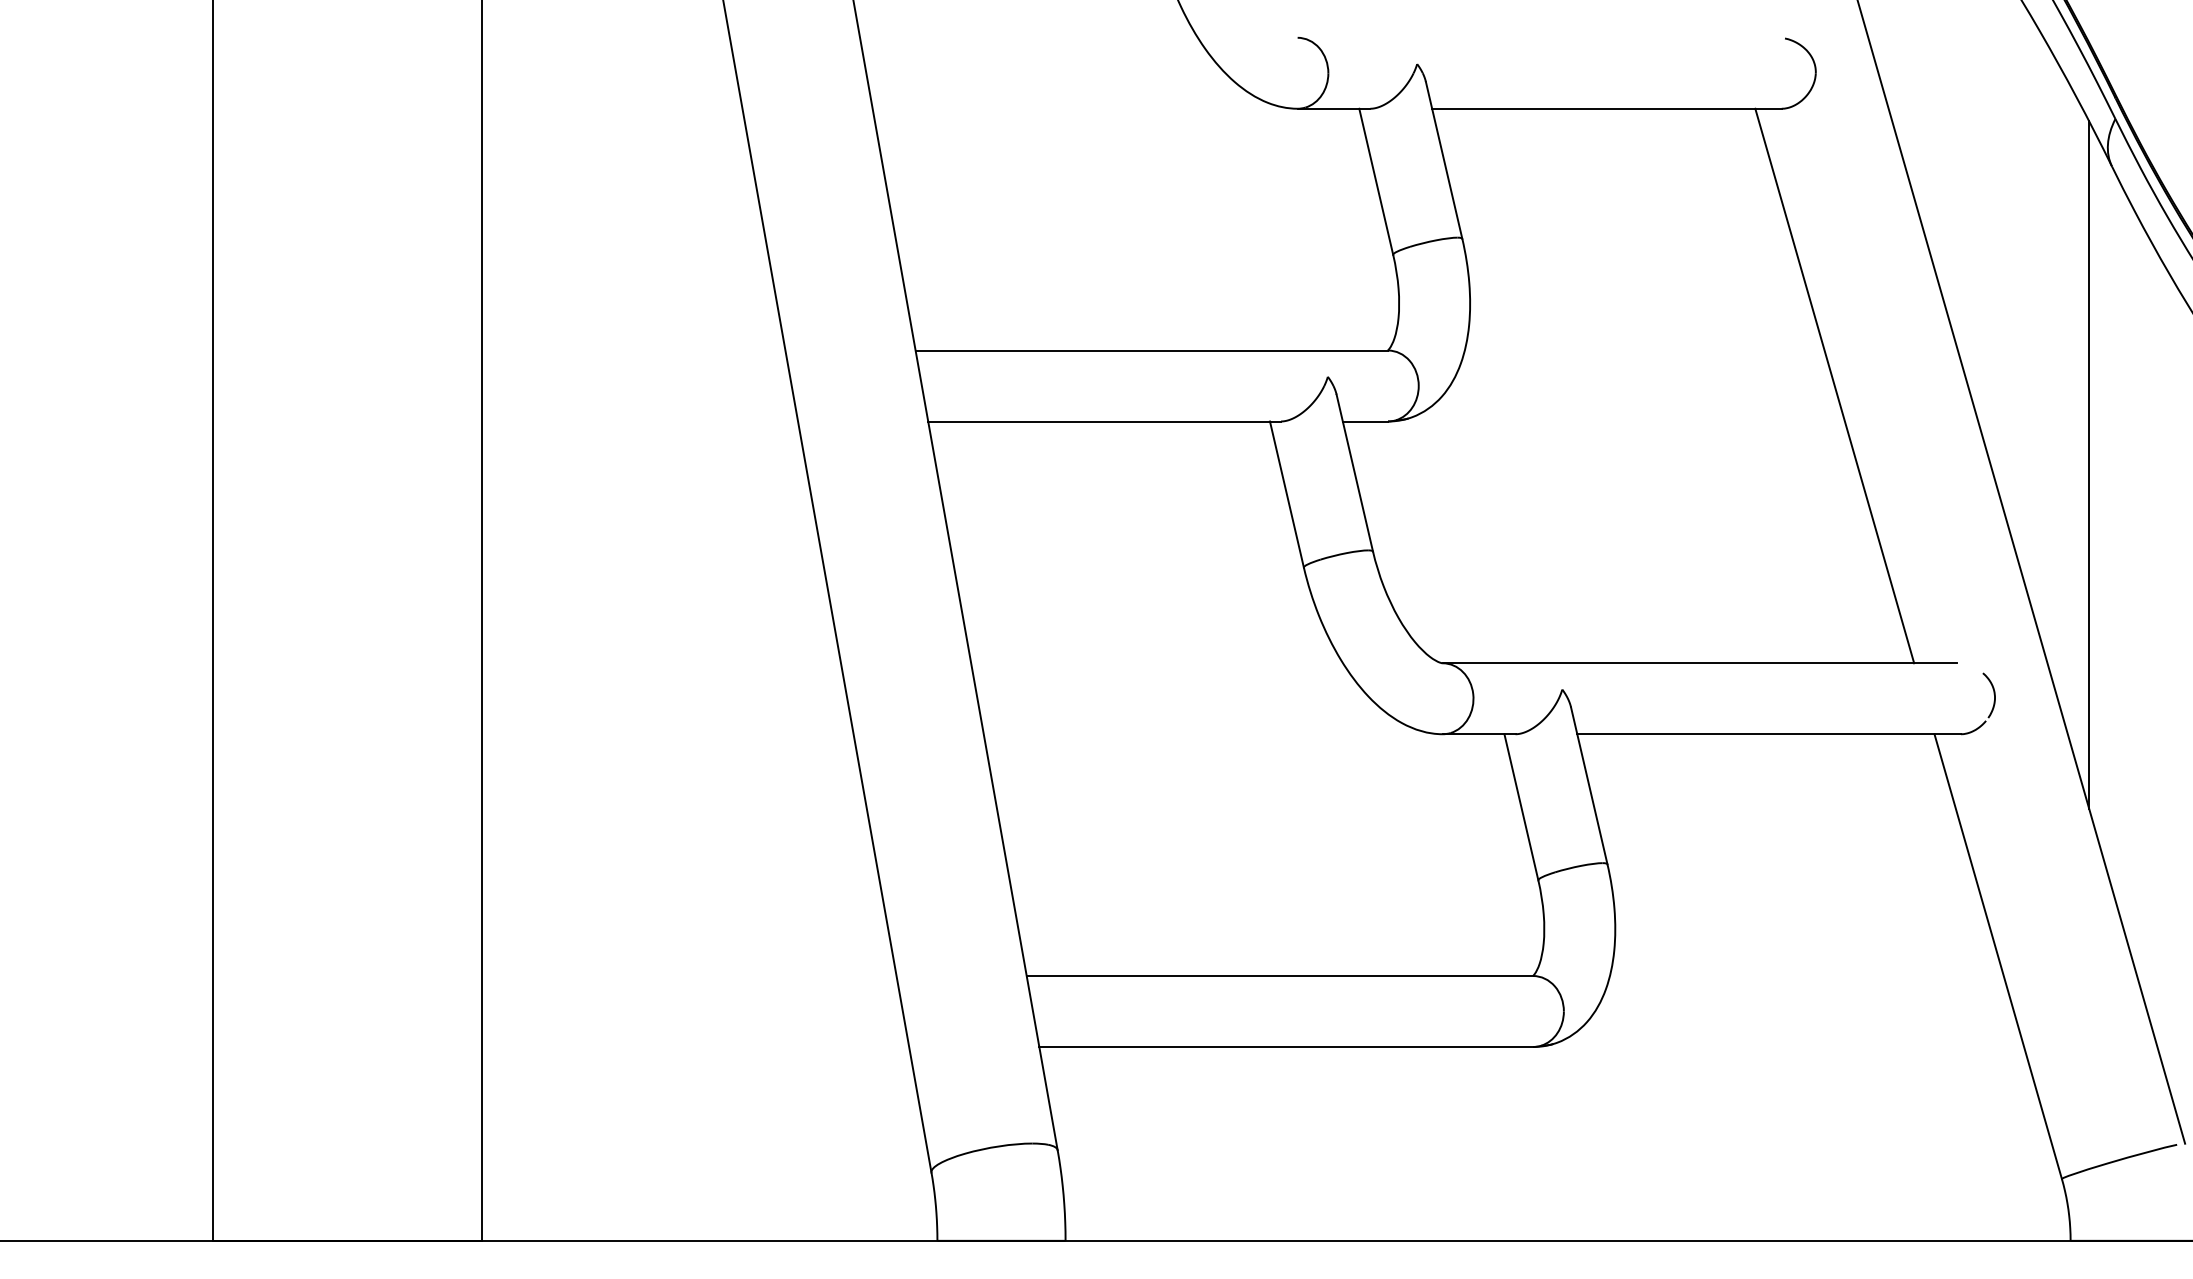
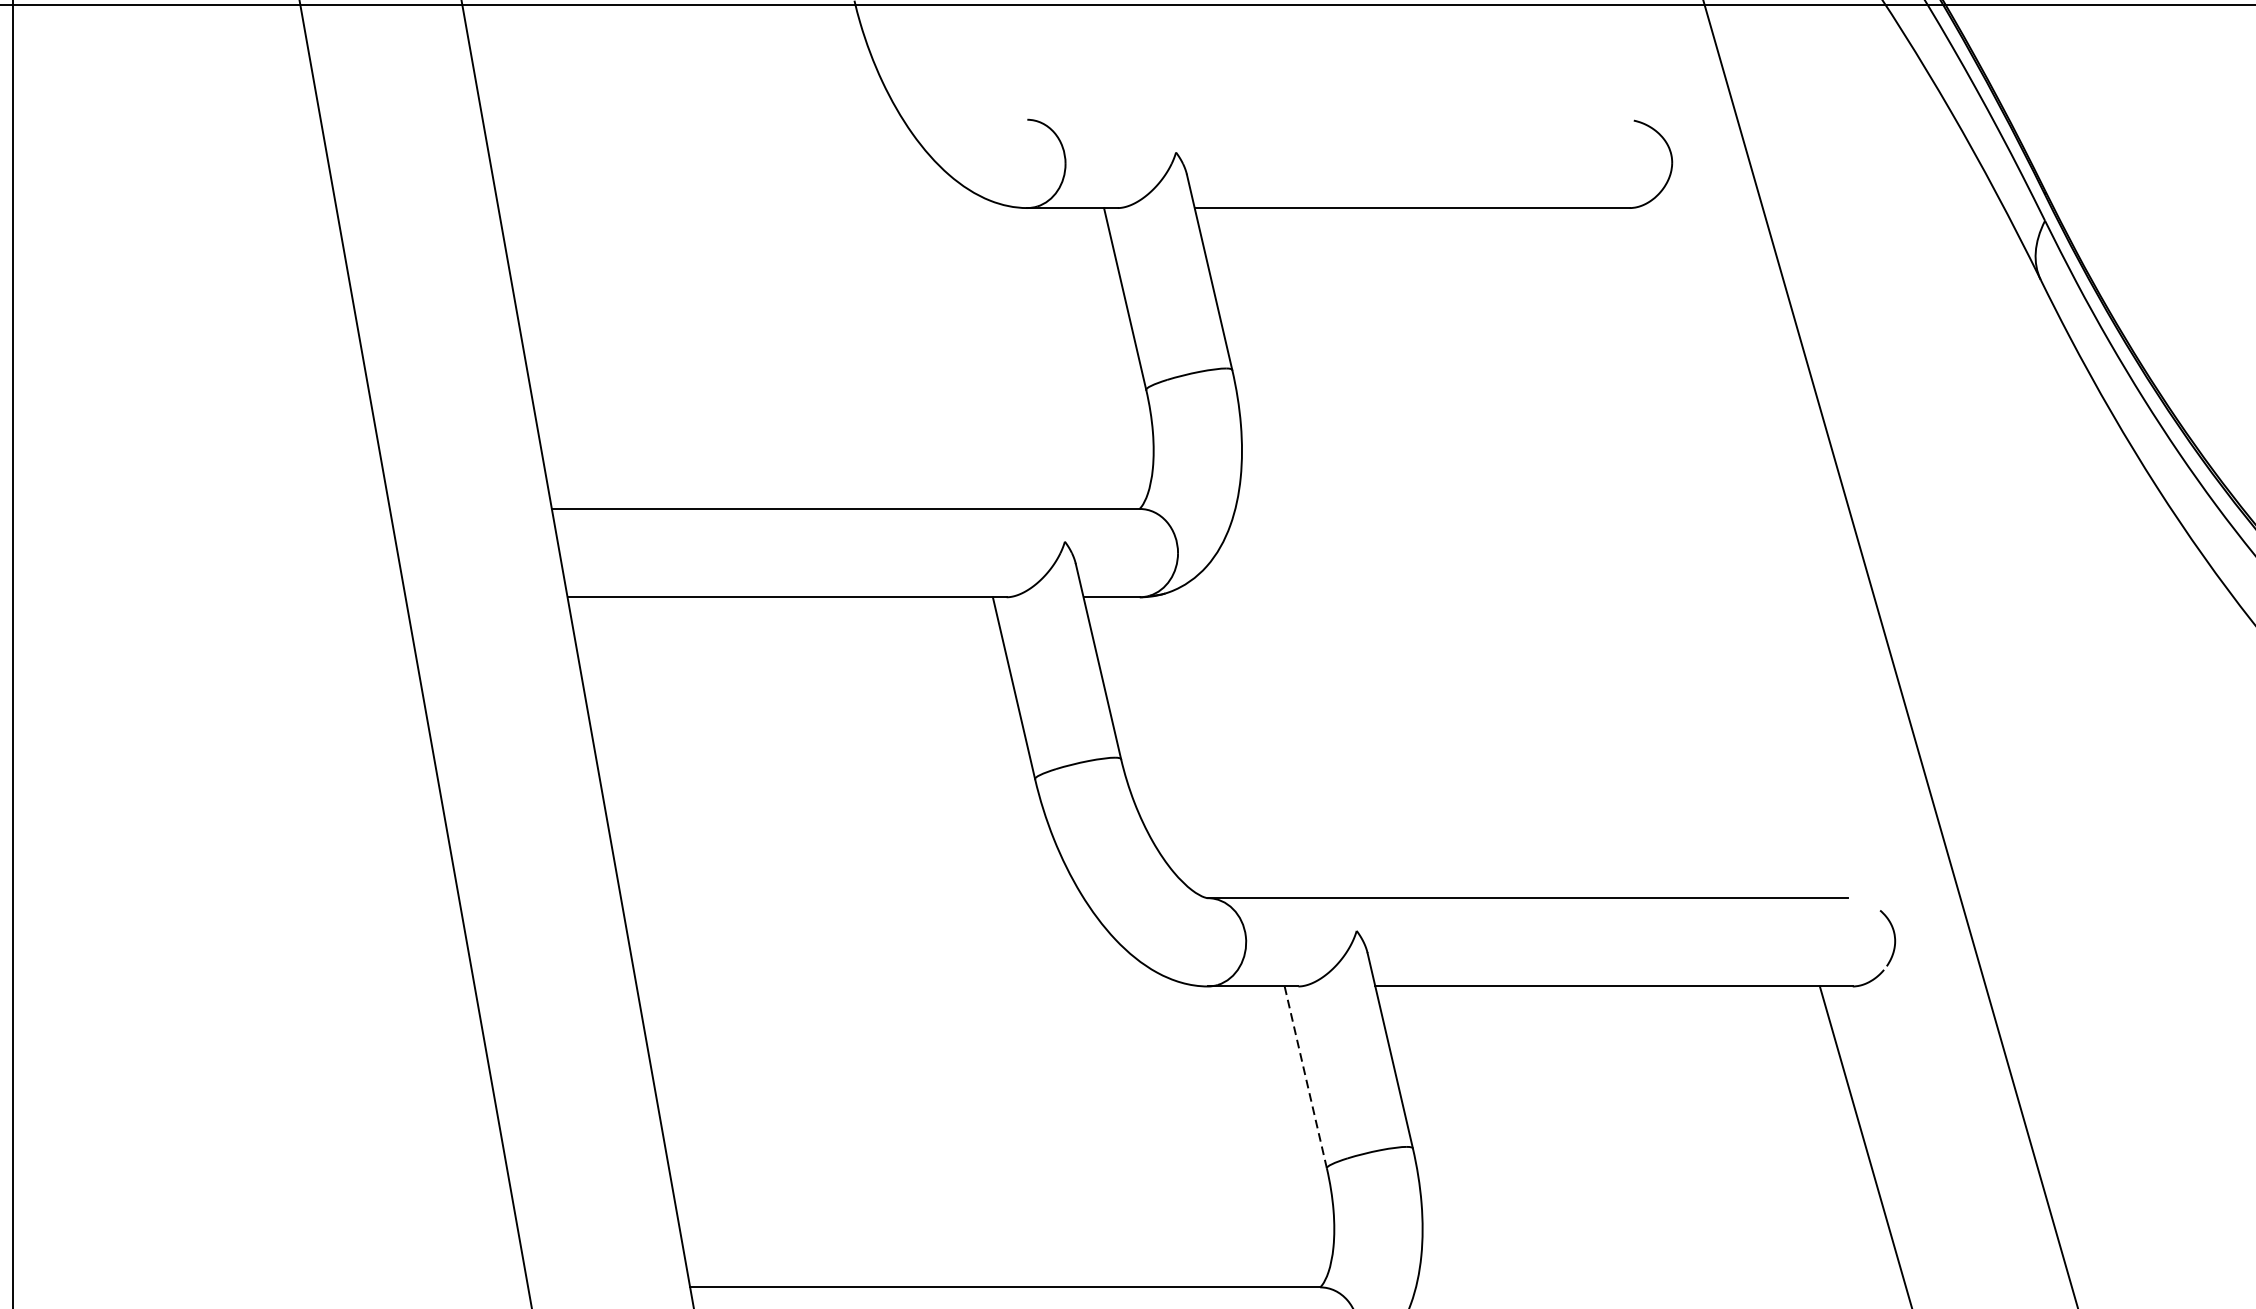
line: (1834, 385) -> (1695, 552), removed
line: (2089, 465) -> (2012, 652), removed
line: (1521, 807) -> (1305, 1077), solid -> dashed

